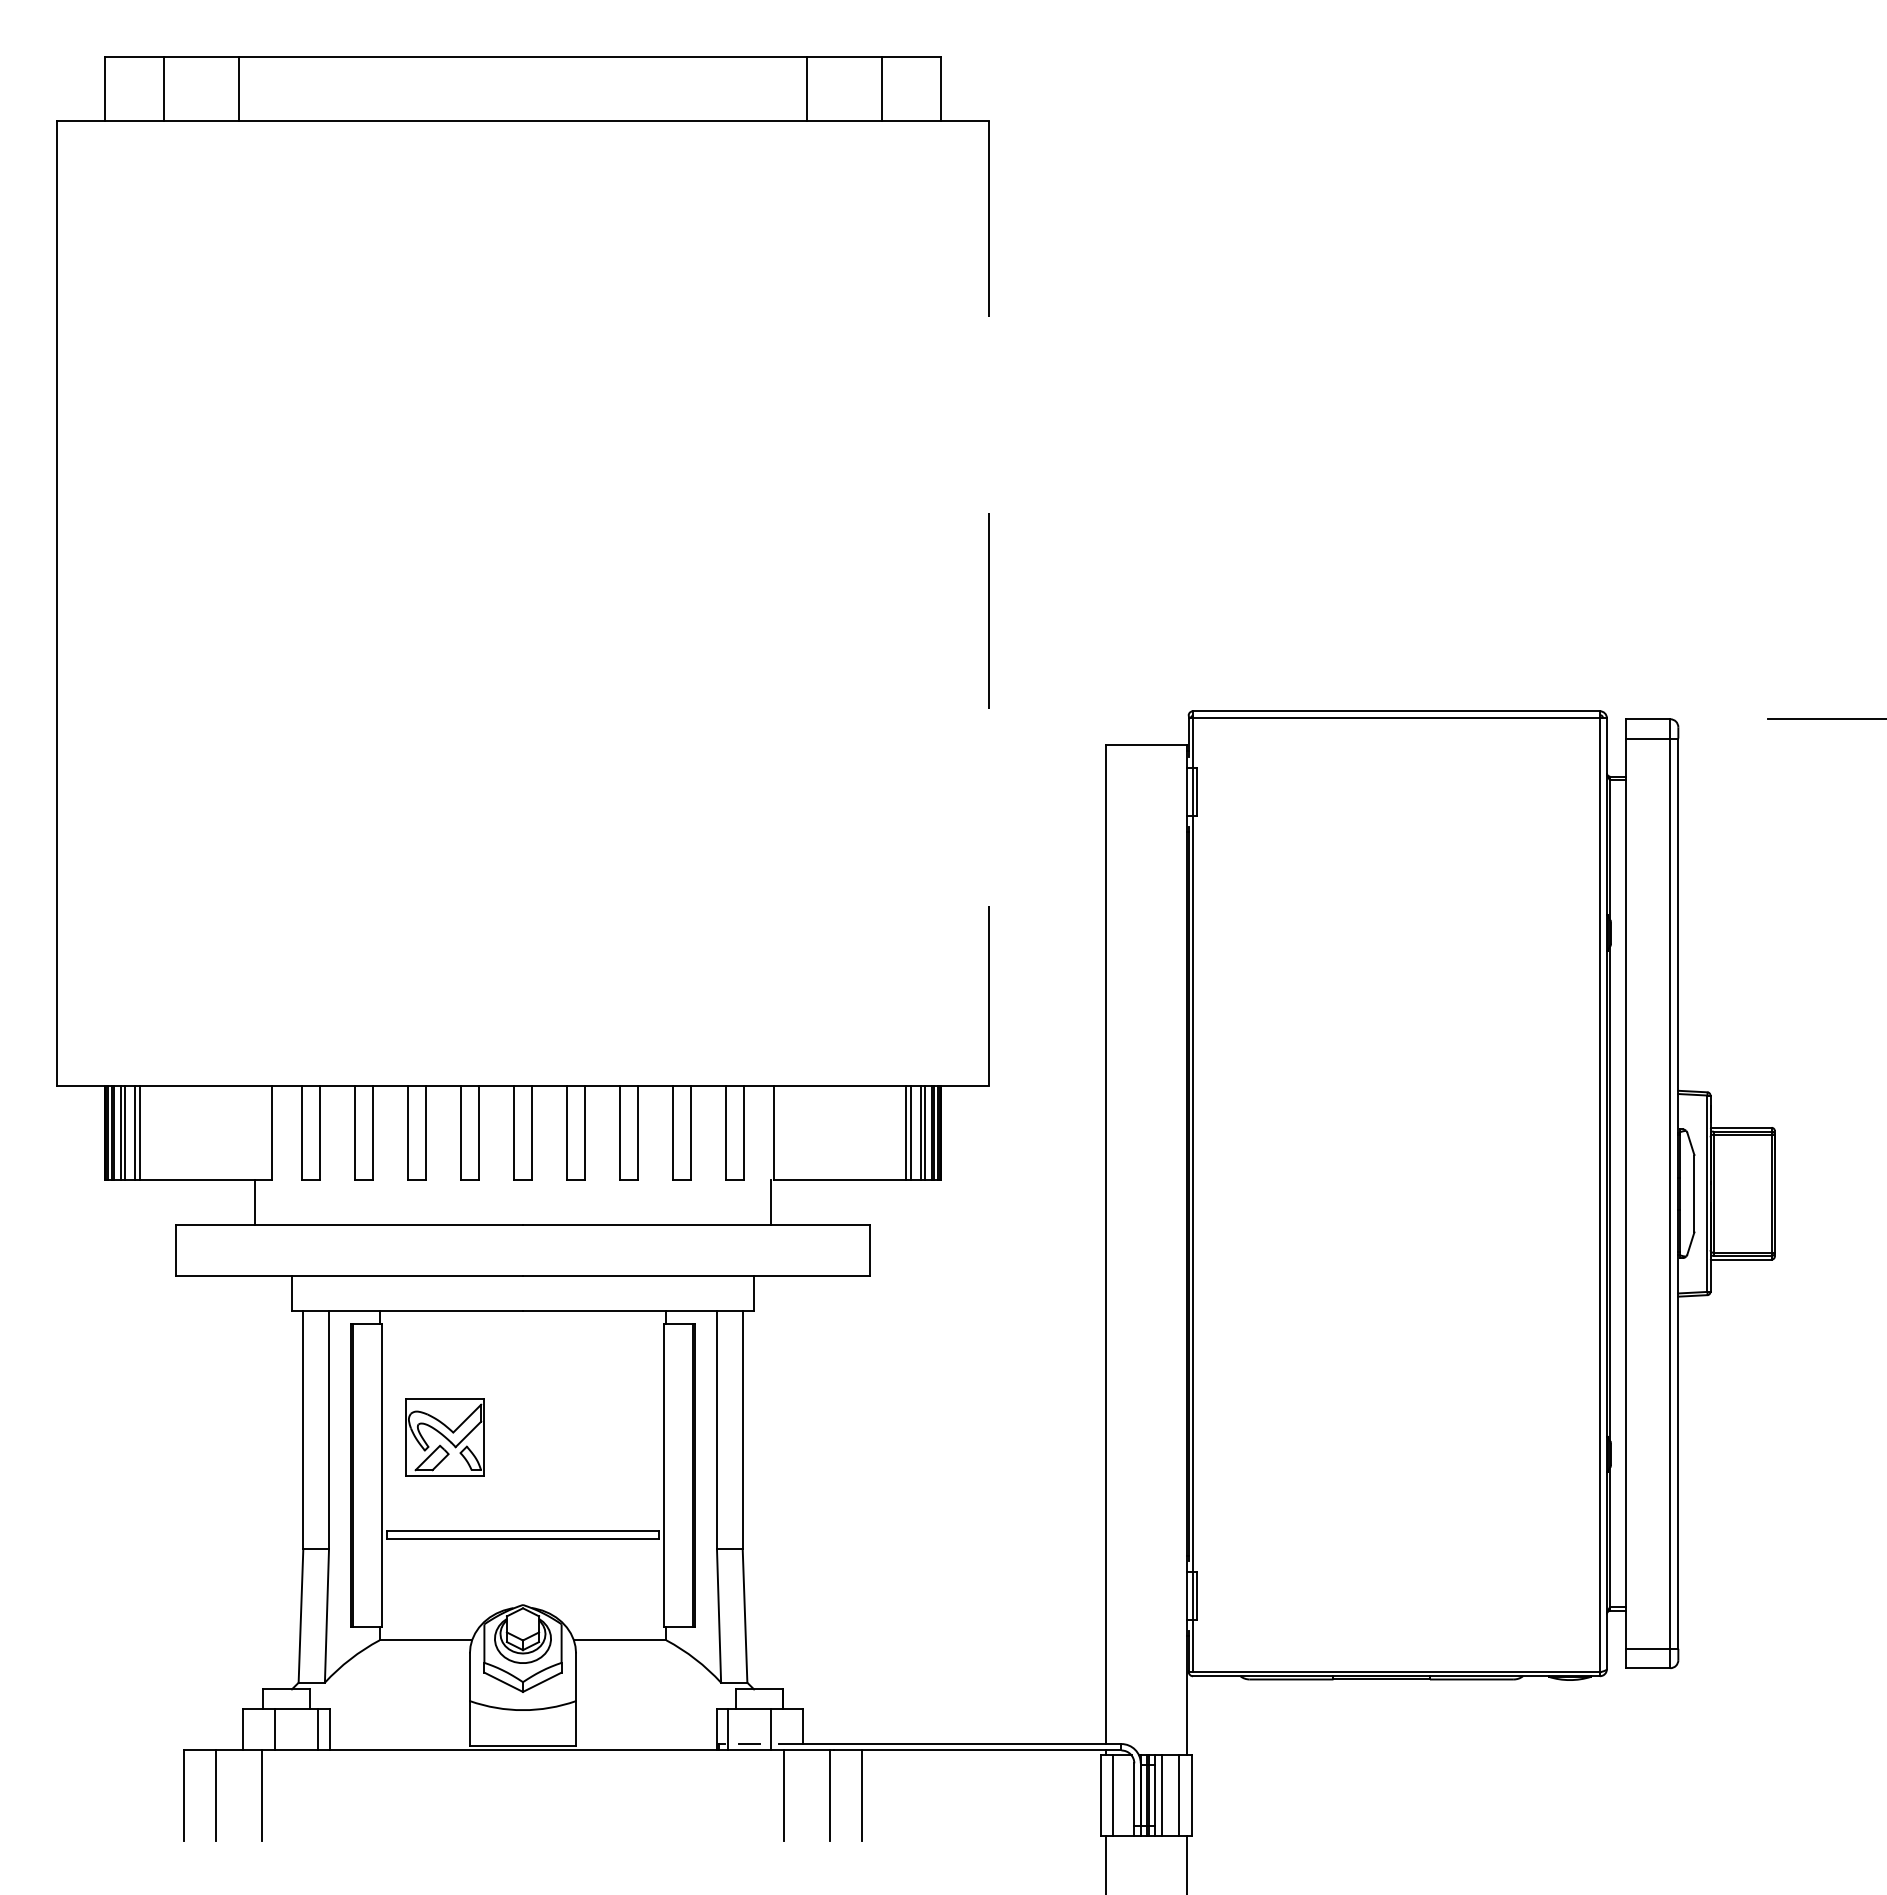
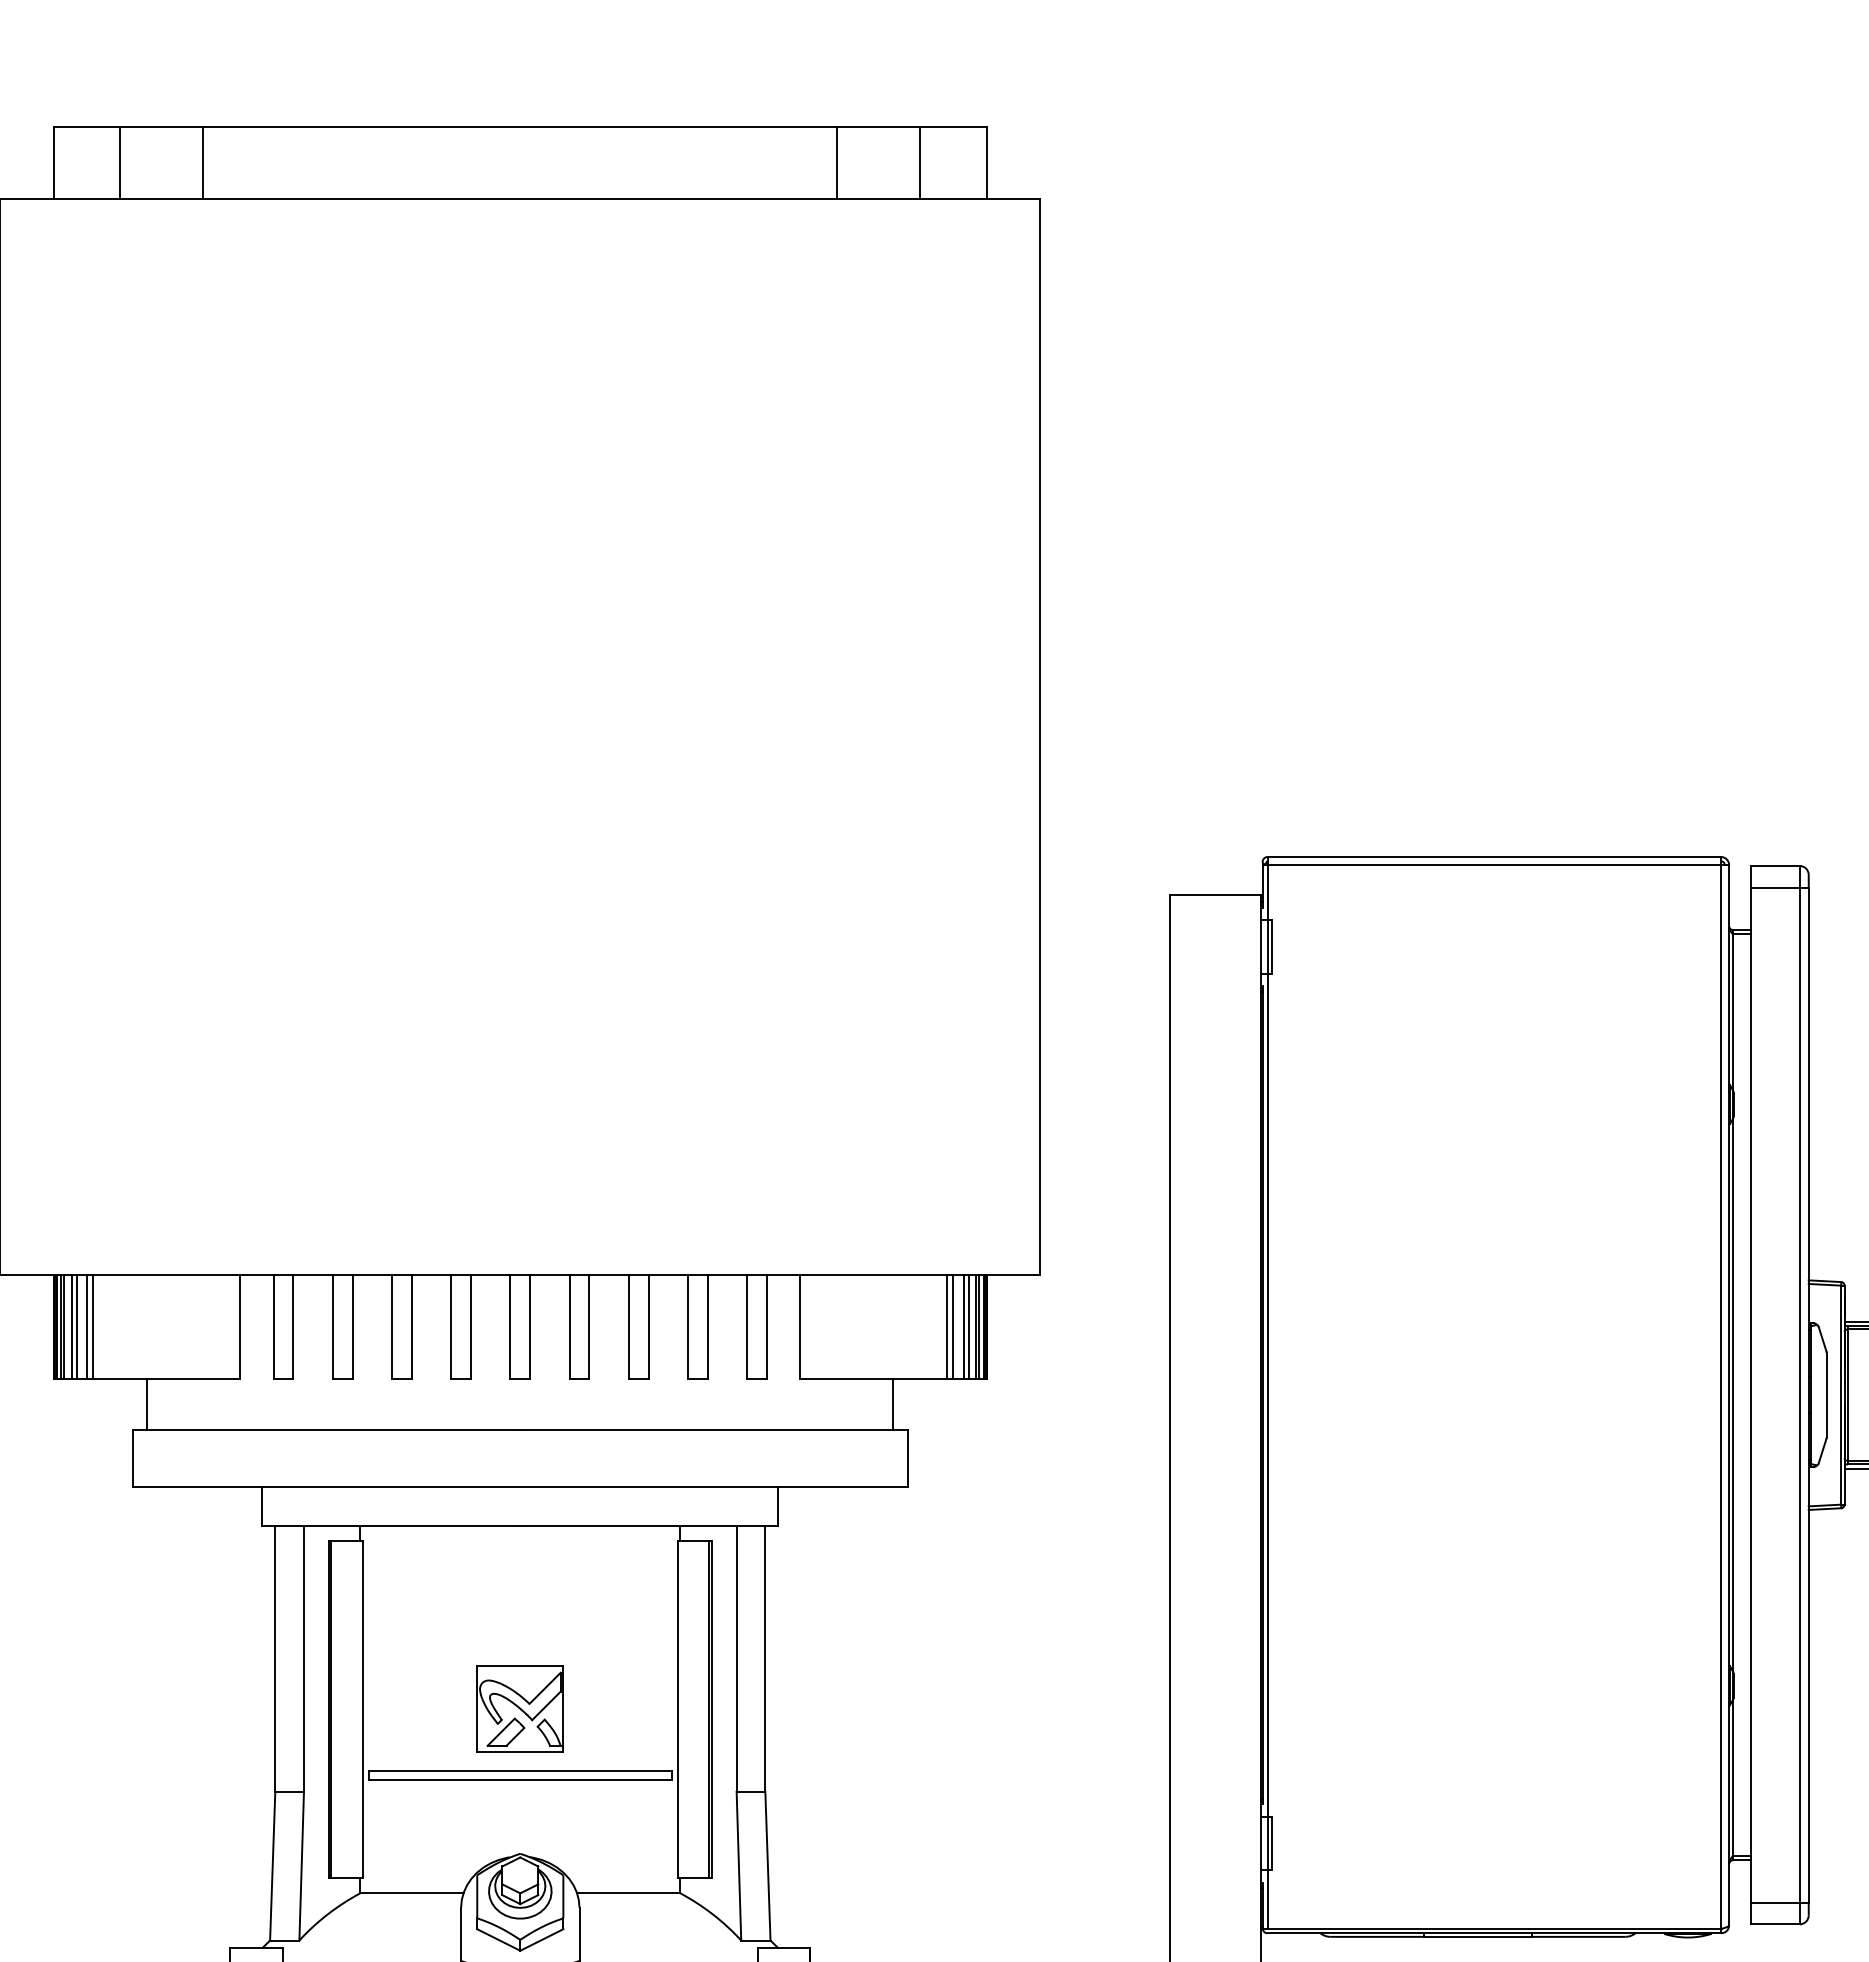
line: (989, 603) -> (1040, 736), dashed -> solid
line: (255, 1201) -> (147, 1403), moved
line: (770, 1201) -> (893, 1403), moved
part: (444, 1437) -> (519, 1709), moved

